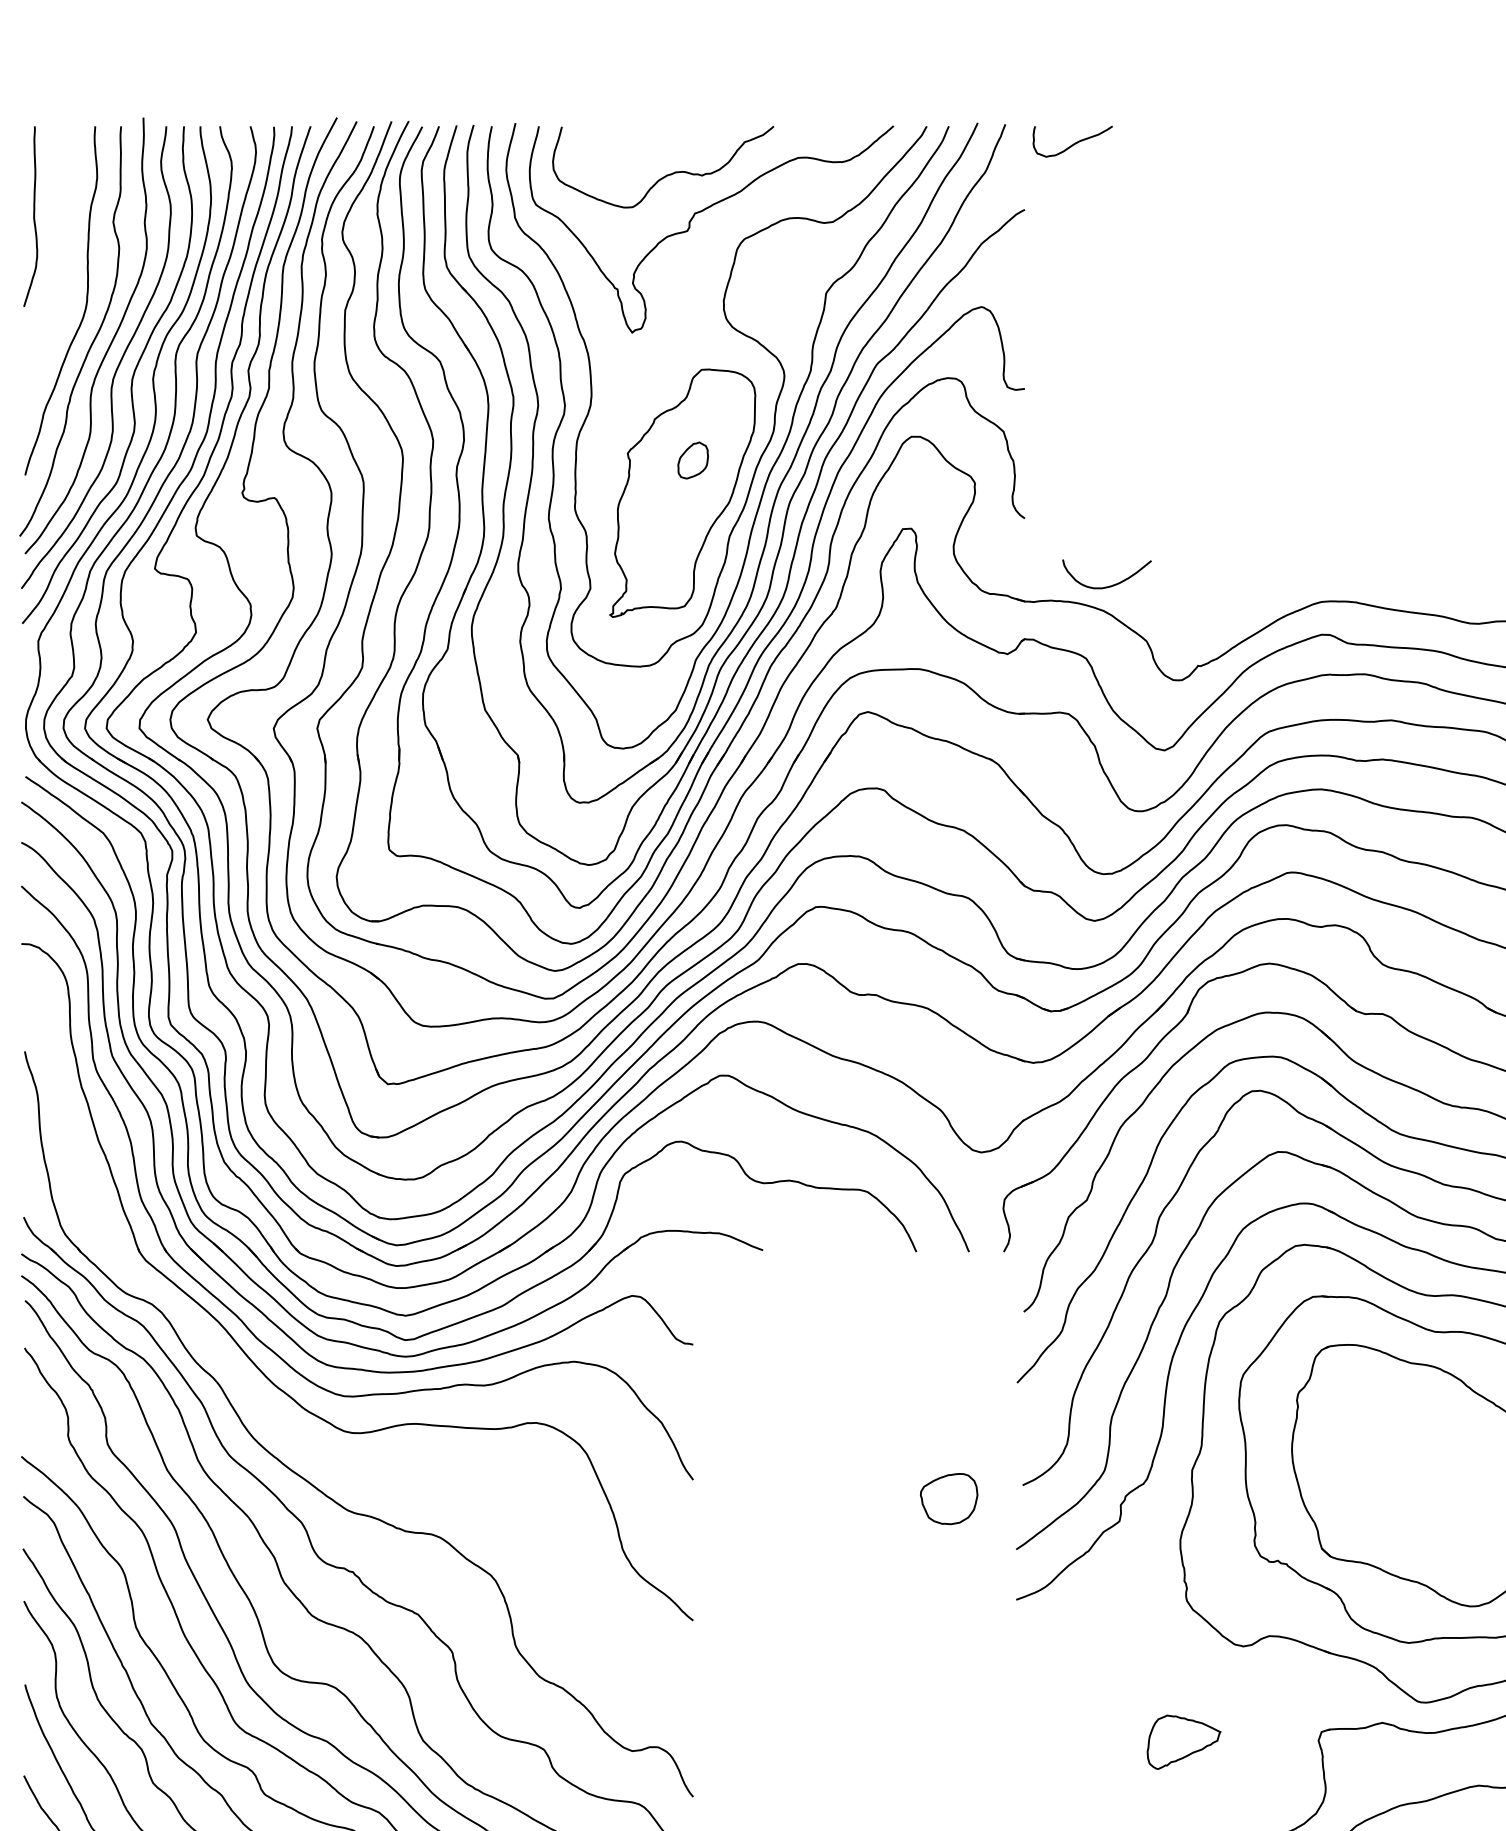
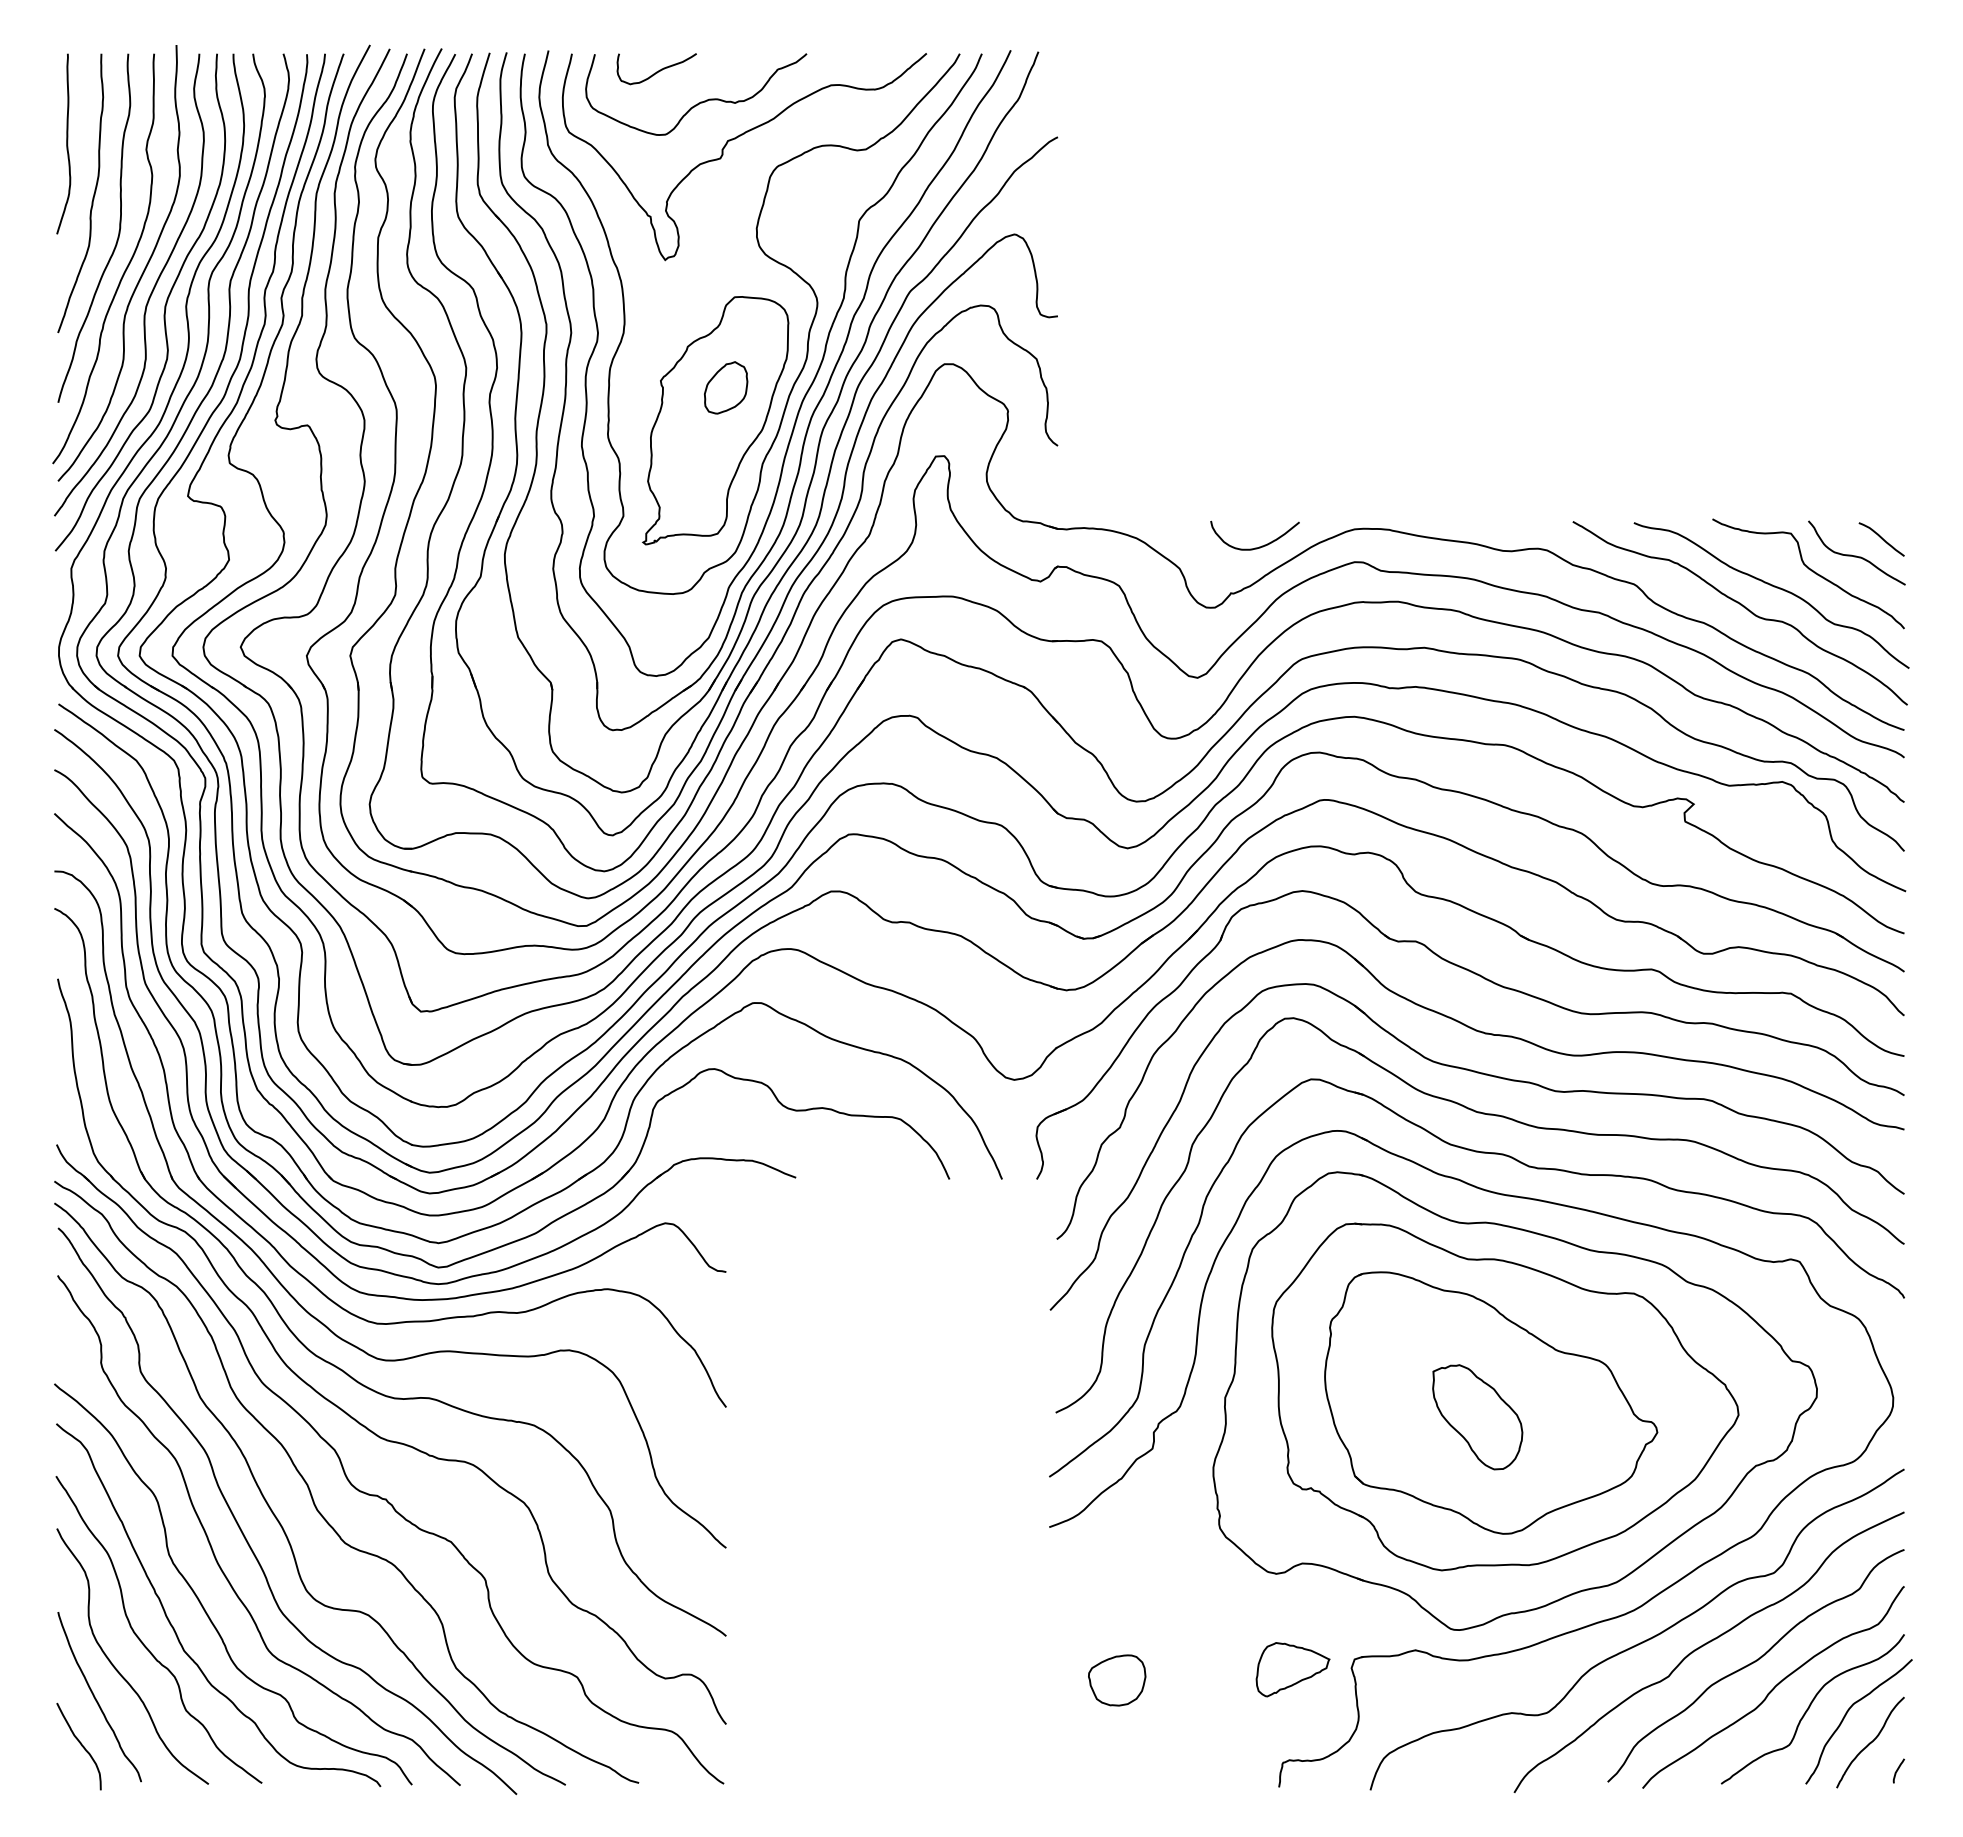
curve: (1072, 144) -> (656, 71), moved
curve: (59, 270) -> (92, 197), added
part: (693, 460) -> (726, 387), size x1.43
curve: (1107, 586) -> (1255, 547), moved
part: (303, 1438) -> (336, 1365), added
part: (1444, 1490) -> (1477, 1417), added
part: (949, 1499) -> (1117, 1680), moved
part: (1183, 1742) -> (1292, 1669), moved

